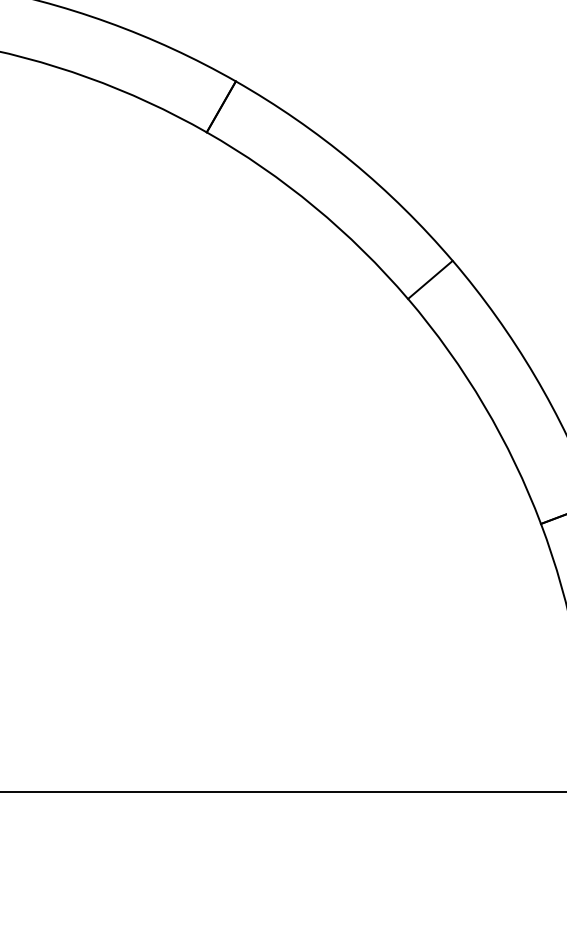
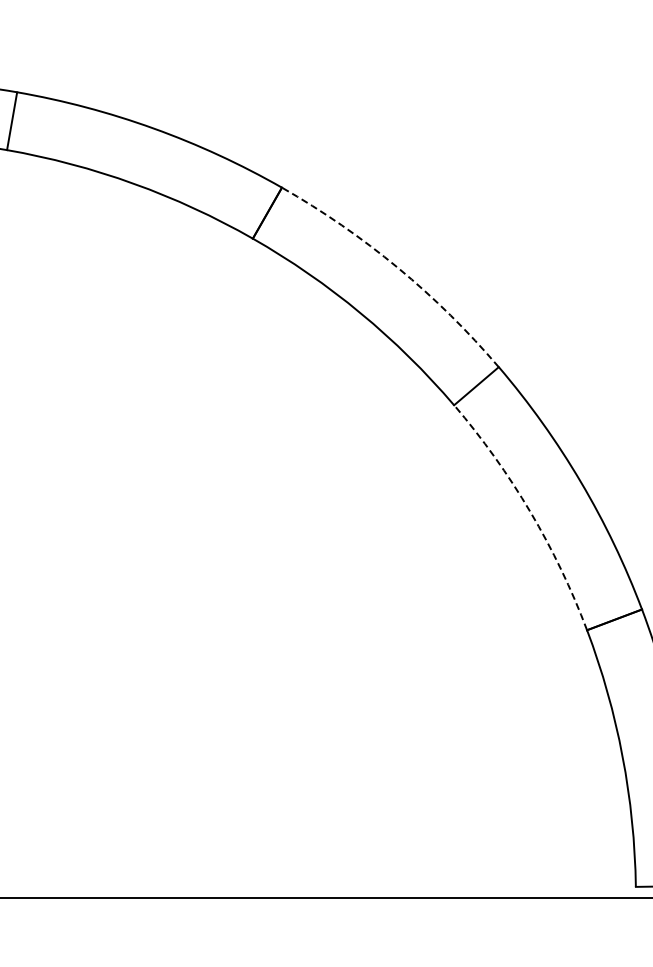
arc: (352, 162) -> (398, 268), solid -> dashed
arc: (484, 405) -> (530, 511), solid -> dashed

